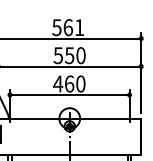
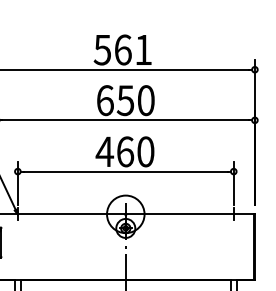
text: (58, 55) -> (105, 100), 550 -> 650

